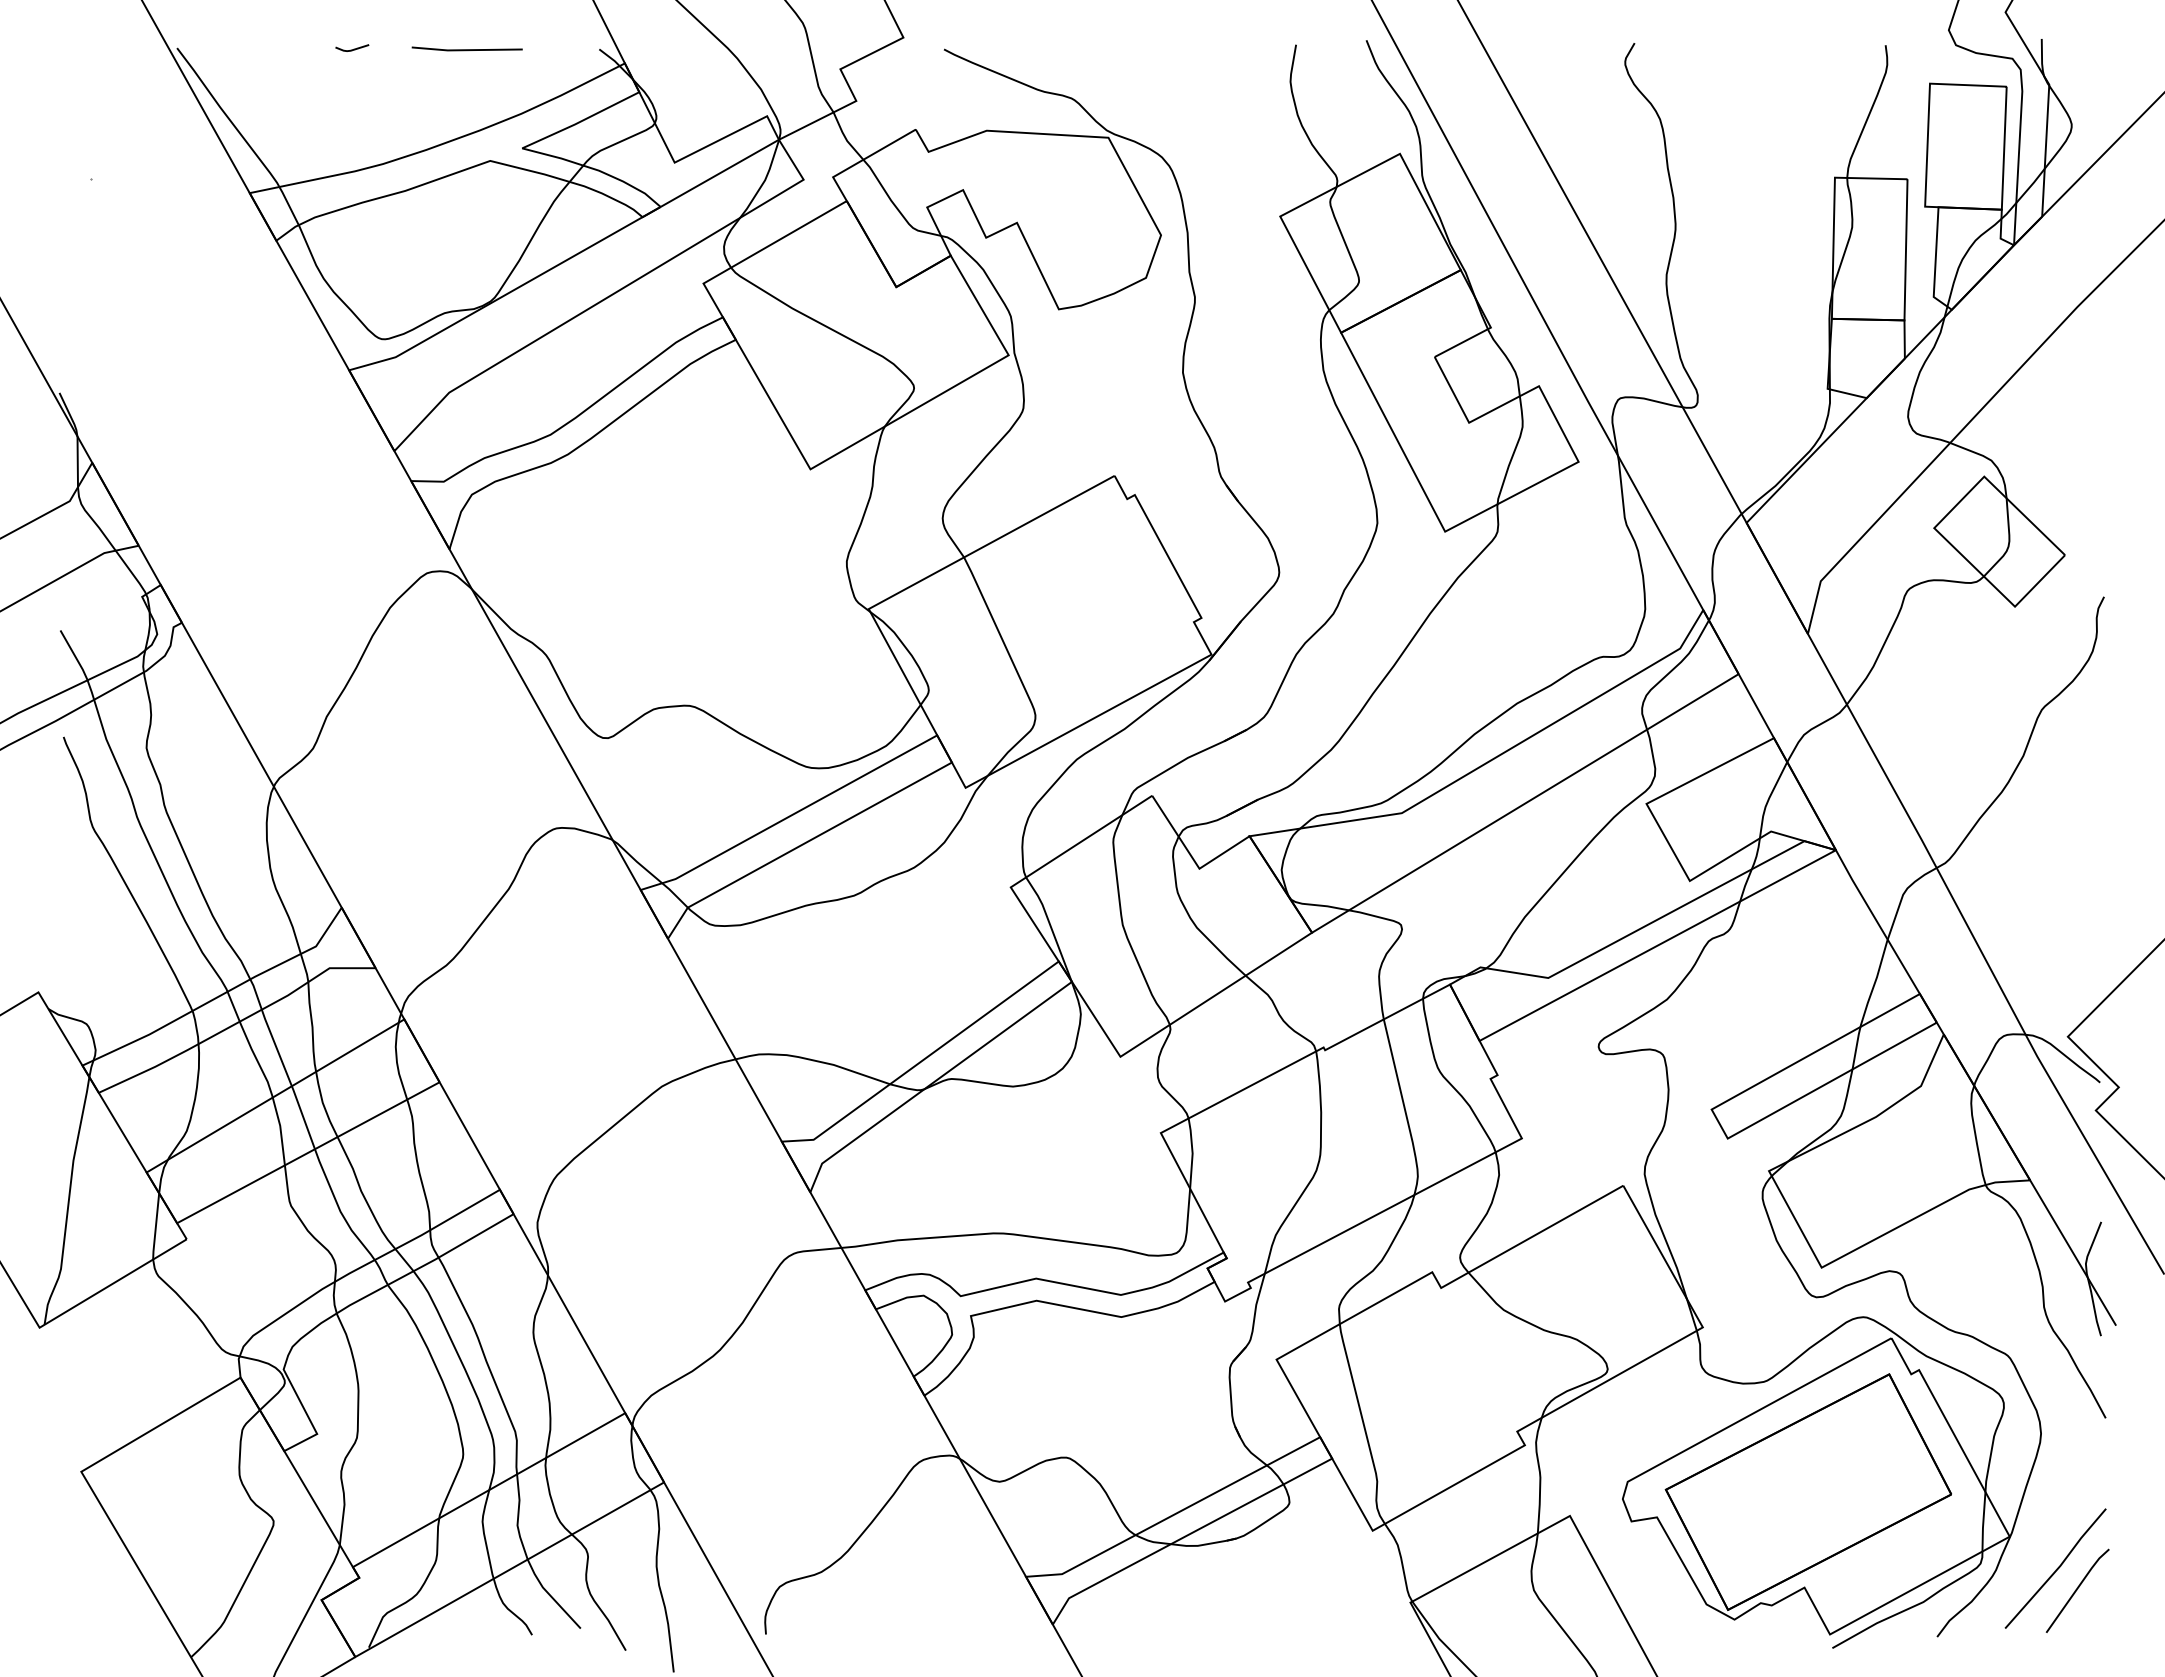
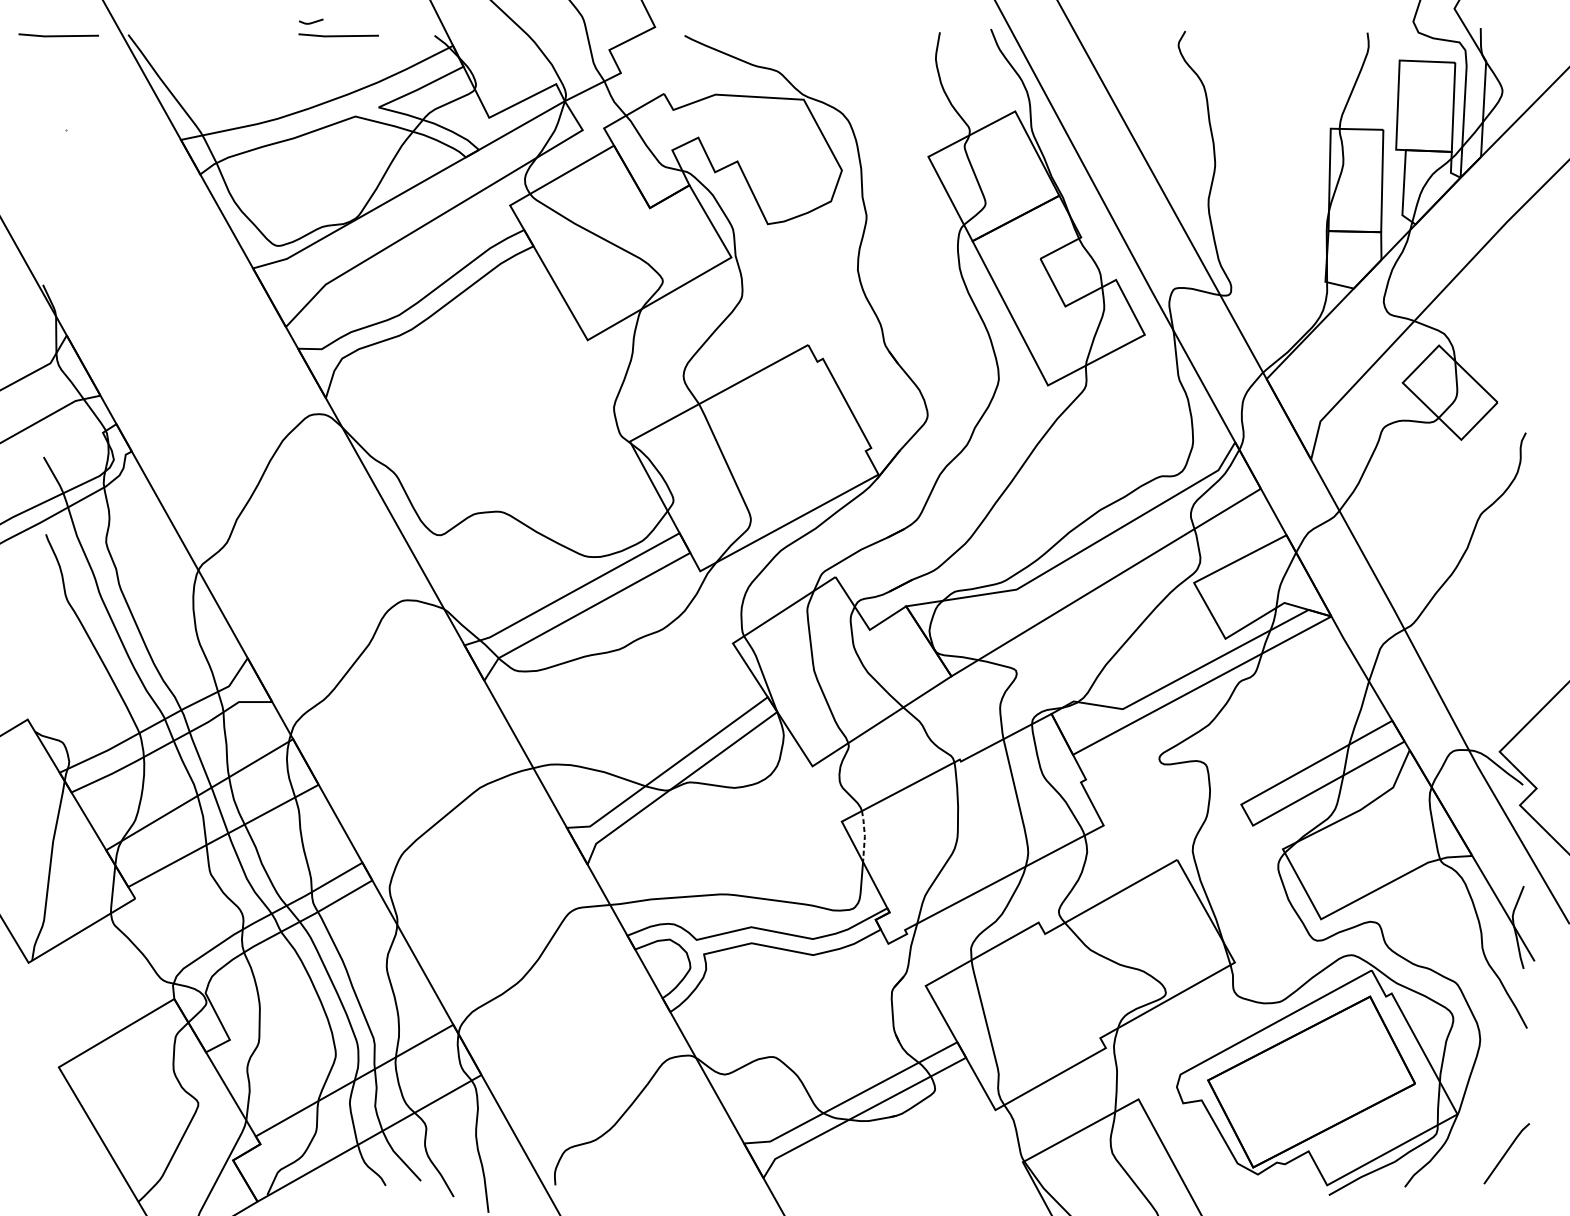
line: (353, 48) -> (312, 21), moved
line: (80, 49) -> (58, 35), added
line: (1192, 1153) -> (864, 836), solid -> dashed
line: (2056, 1568) -> (1491, 1137), removed

